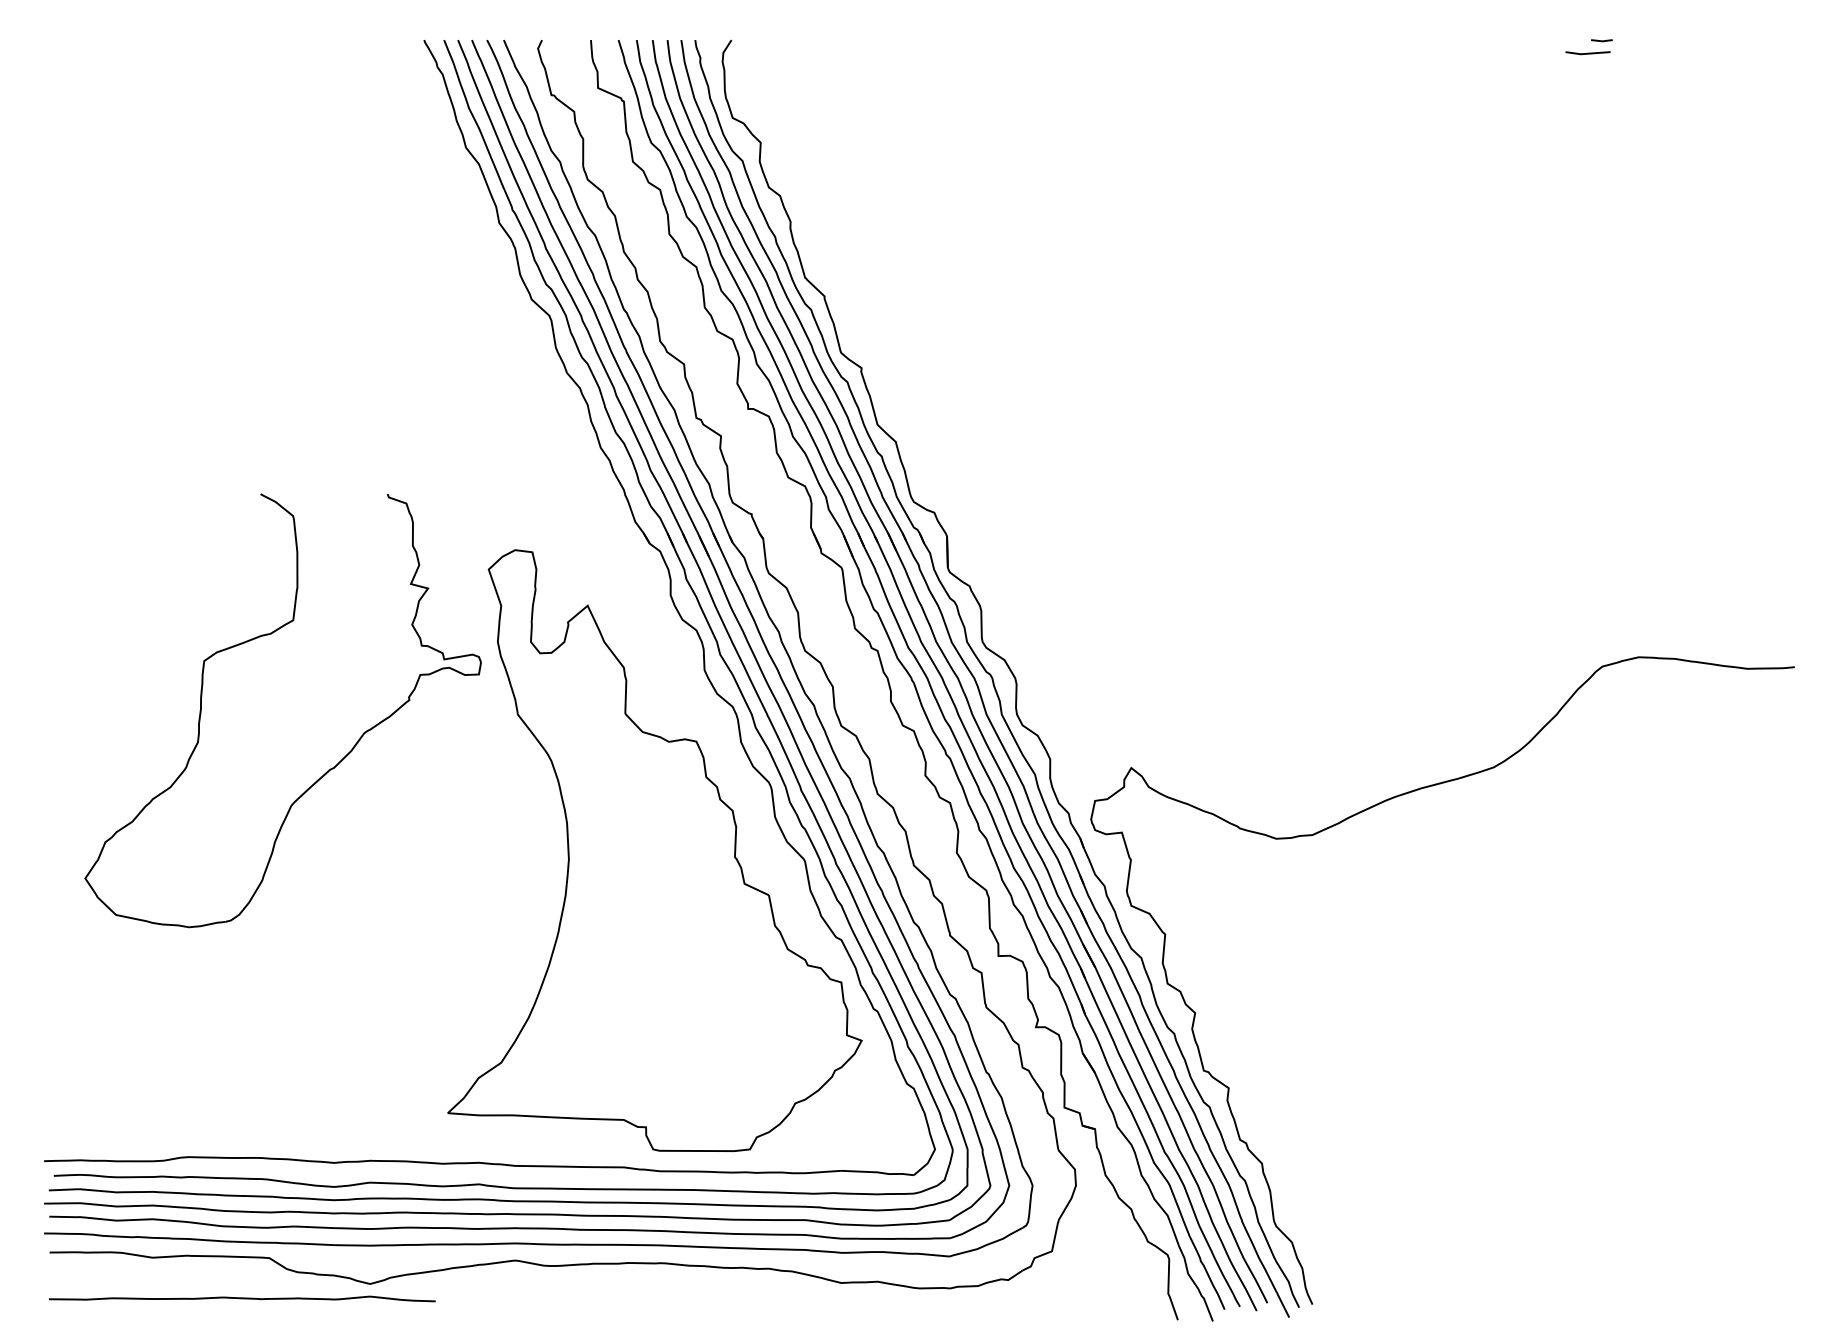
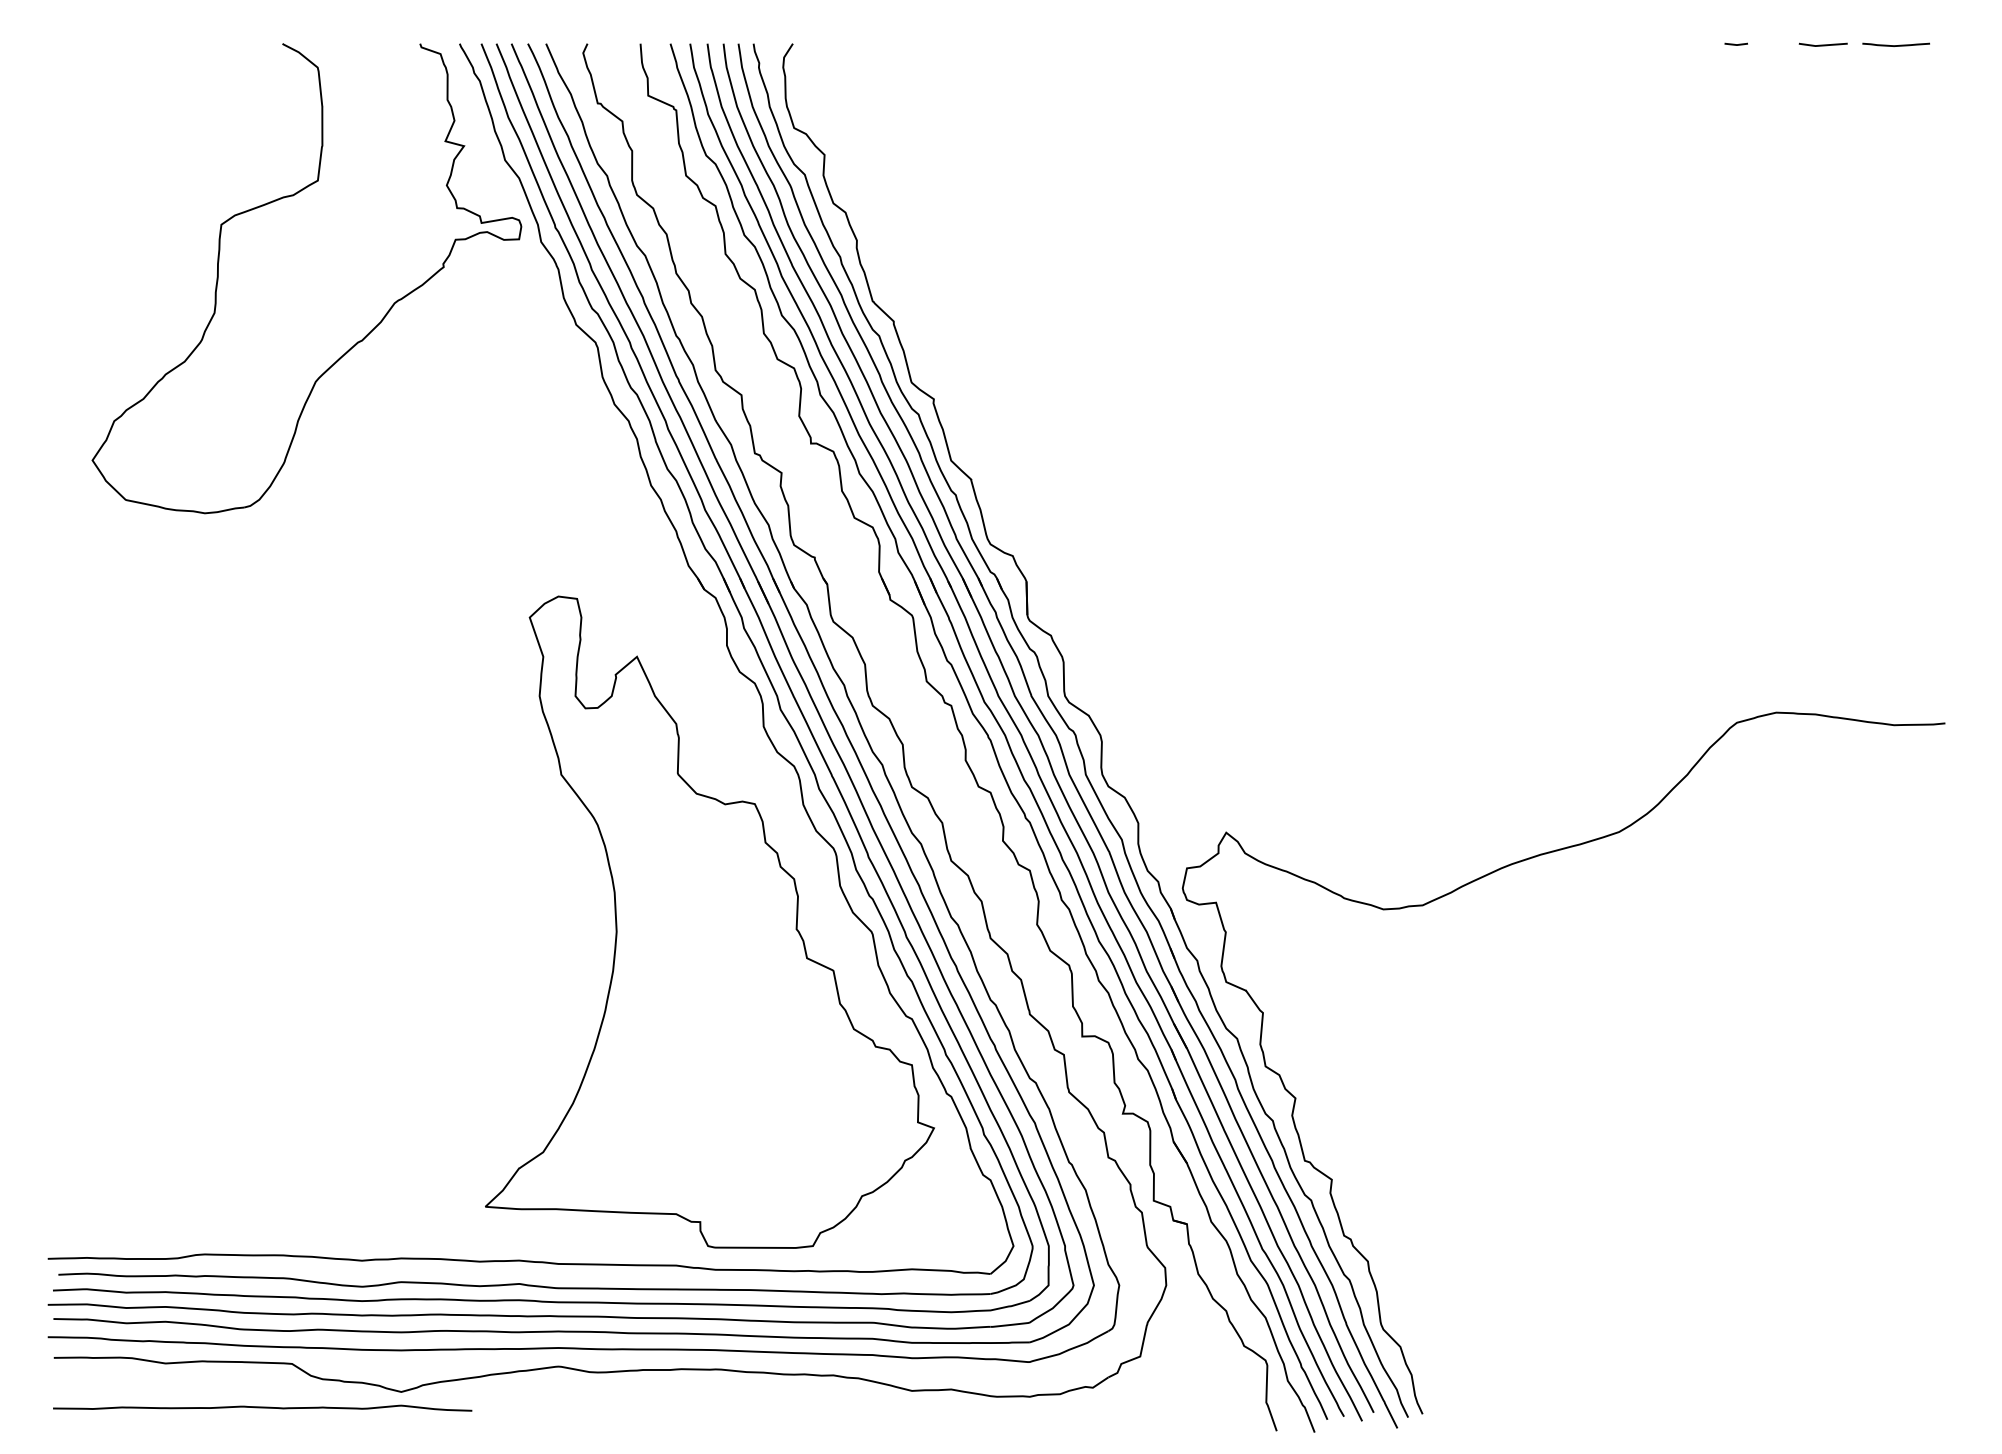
curve: (1748, 41) -> (1895, 45), added
curve: (1587, 52) -> (1822, 44), moved
part: (329, 768) -> (357, 341), moved

